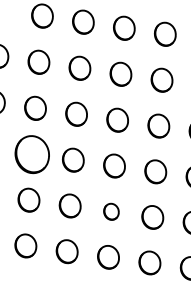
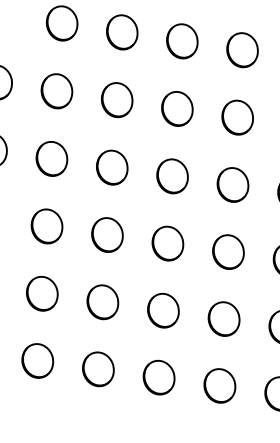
part: (31, 153) -> (46, 225), size x0.62
part: (111, 211) -> (163, 310), size x1.43

